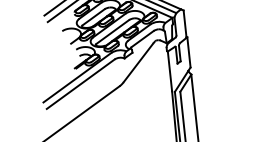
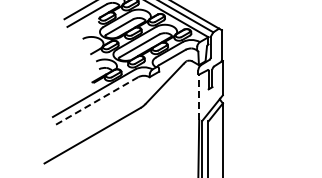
line: (170, 71) -> (199, 97), solid -> dashed
line: (81, 83) -> (97, 100), solid -> dashed

